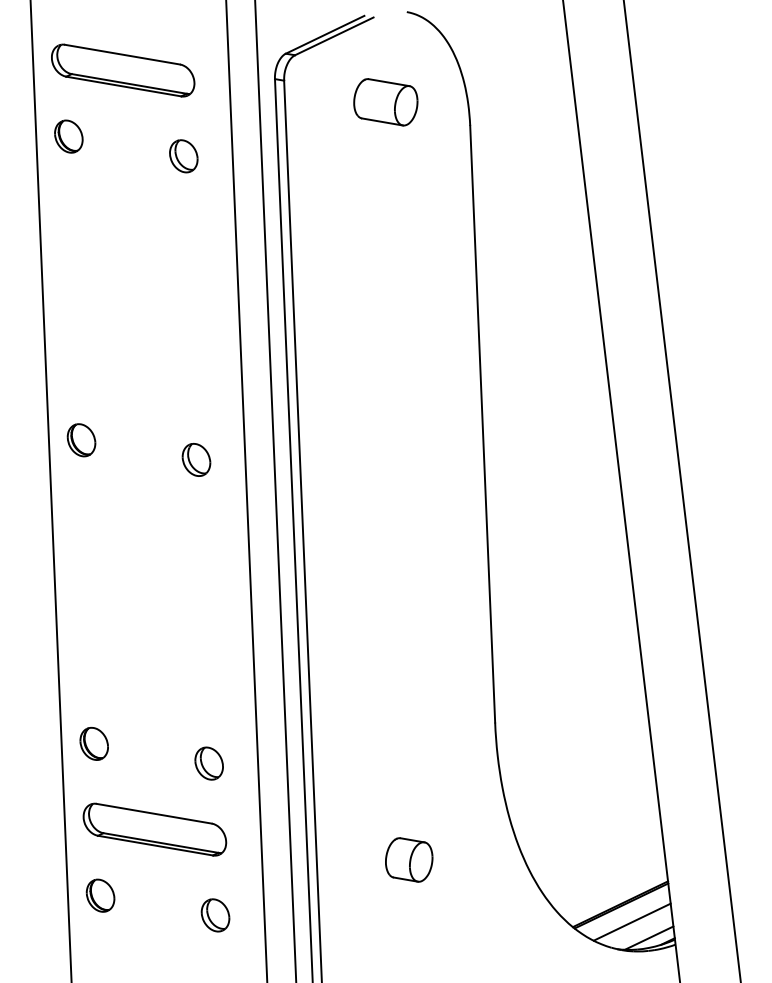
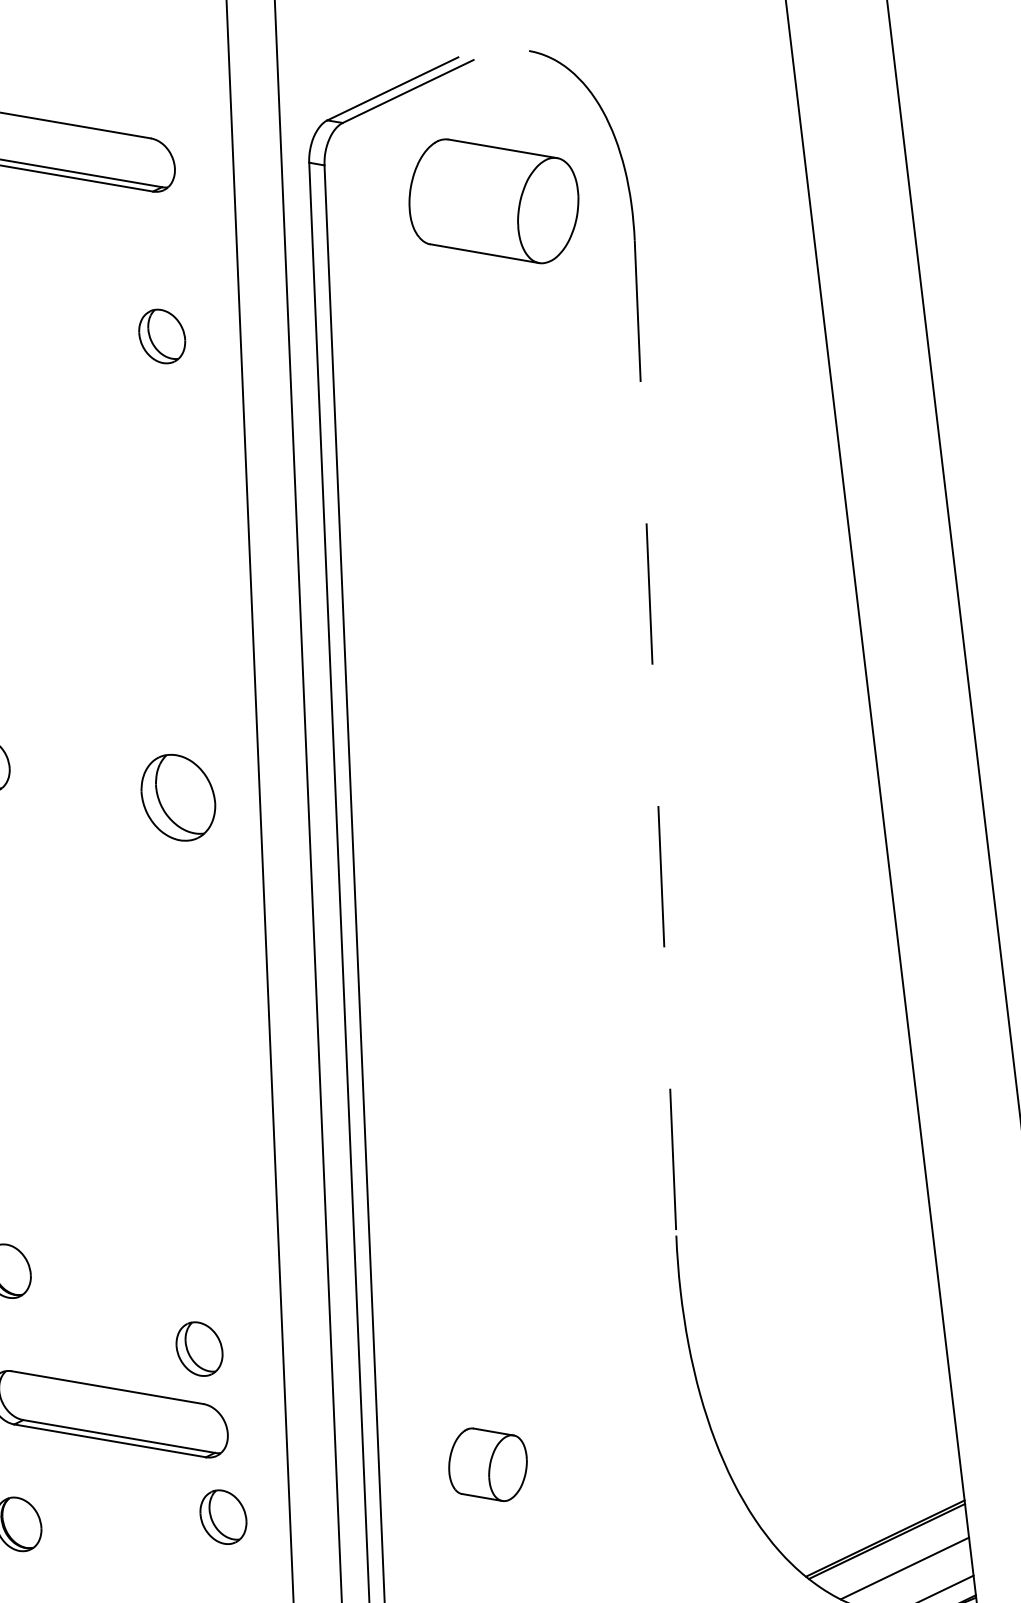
part: (385, 102) -> (493, 201), size x1.6
part: (183, 156) -> (161, 336), moved
line: (482, 424) -> (655, 738), solid -> dashed
part: (196, 459) -> (178, 797), size x1.6
part: (208, 763) -> (198, 1348), moved
part: (409, 859) -> (488, 1463), moved
part: (215, 915) -> (223, 1517), moved

